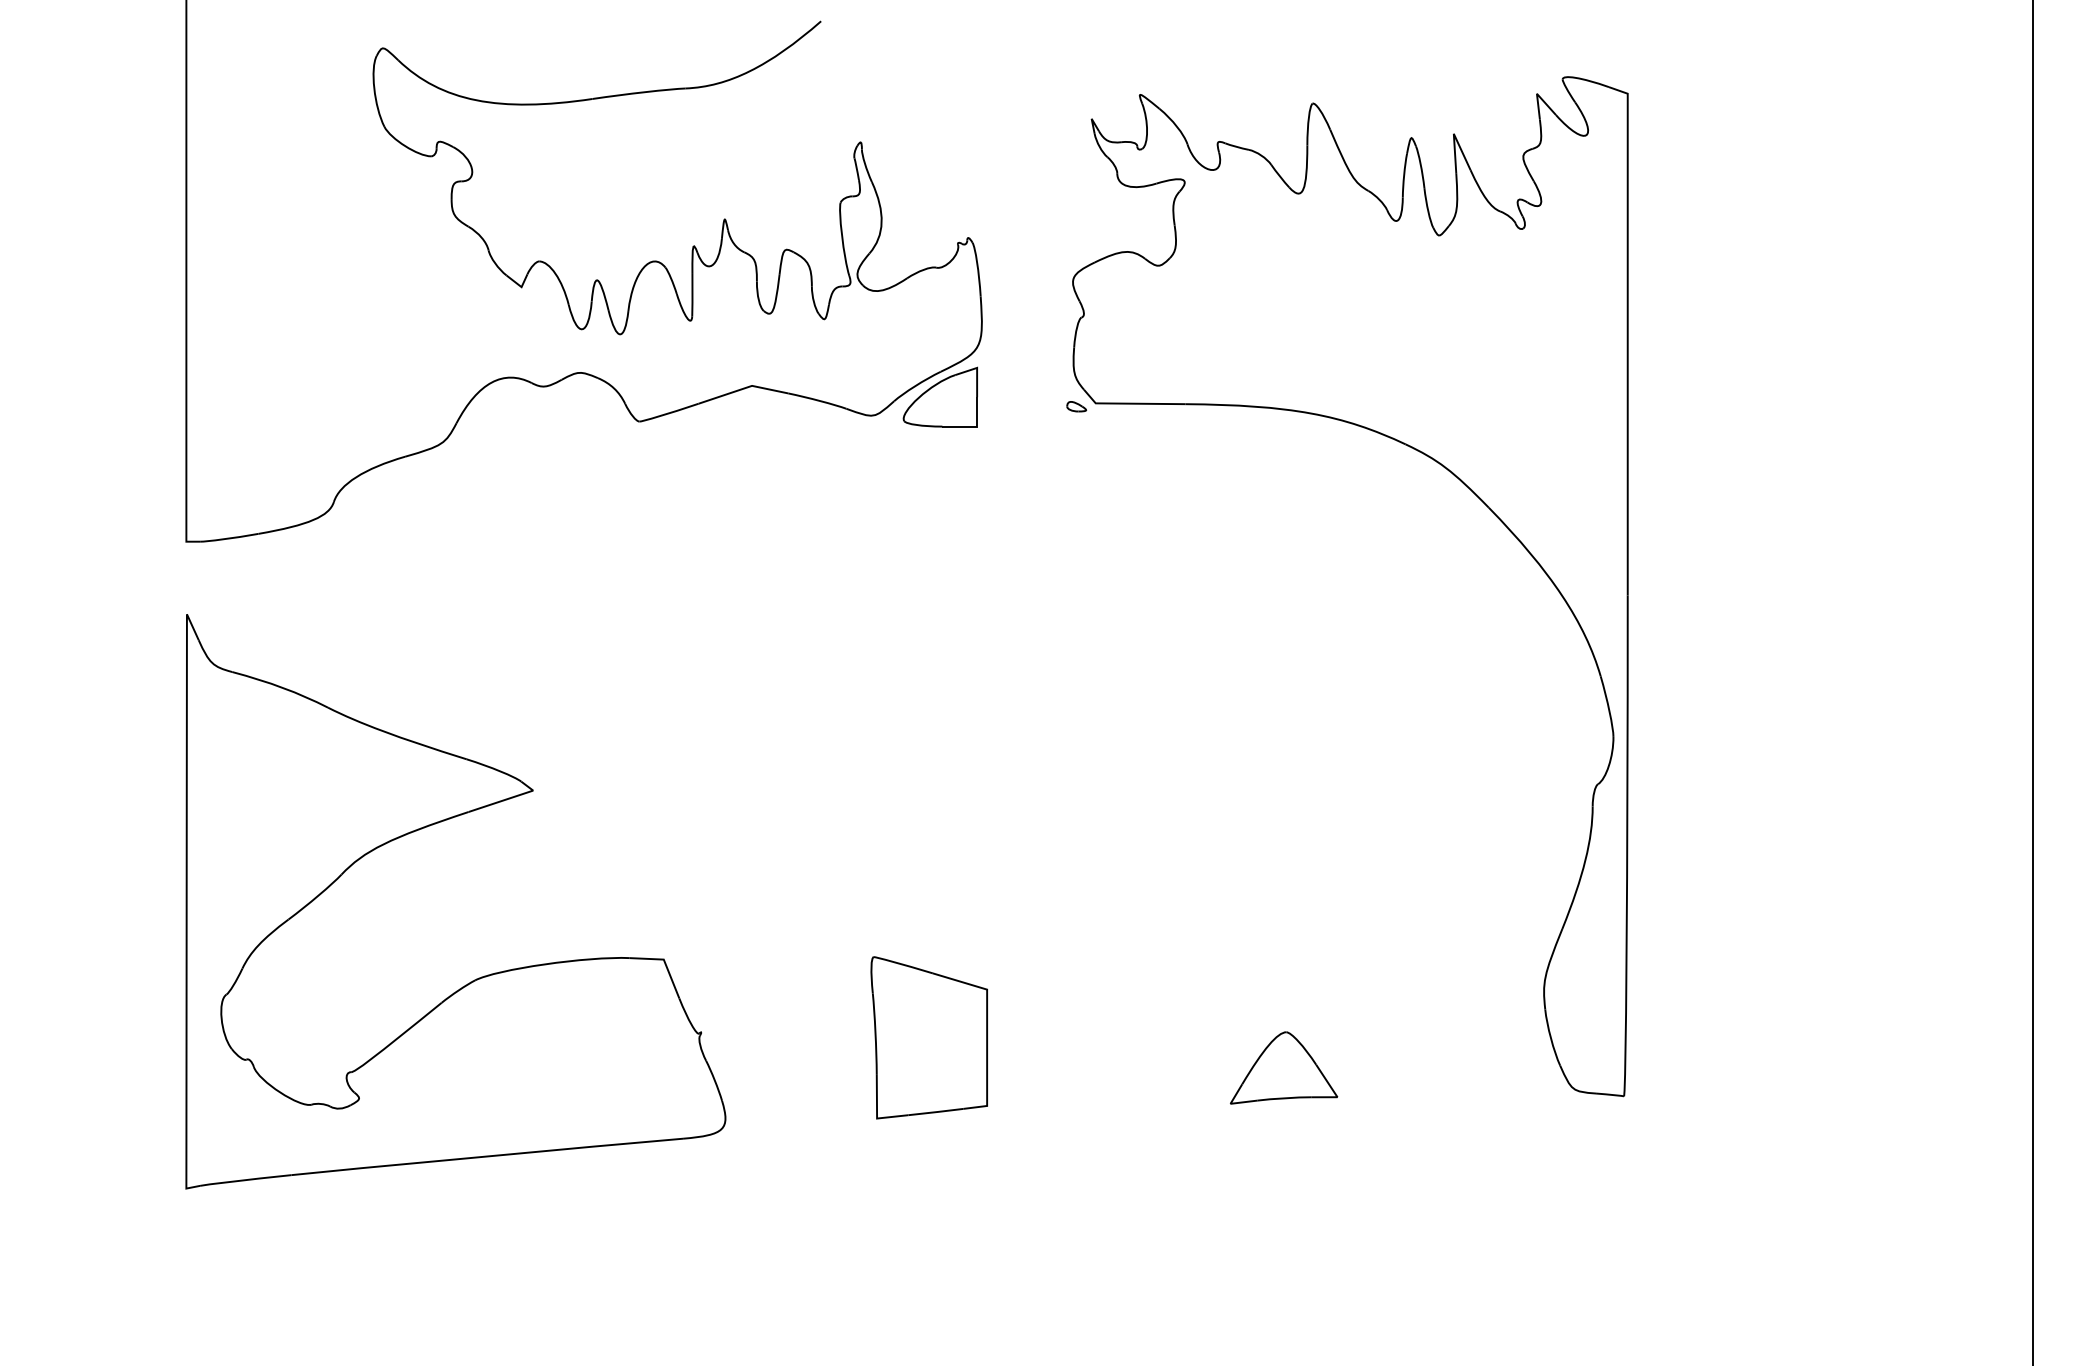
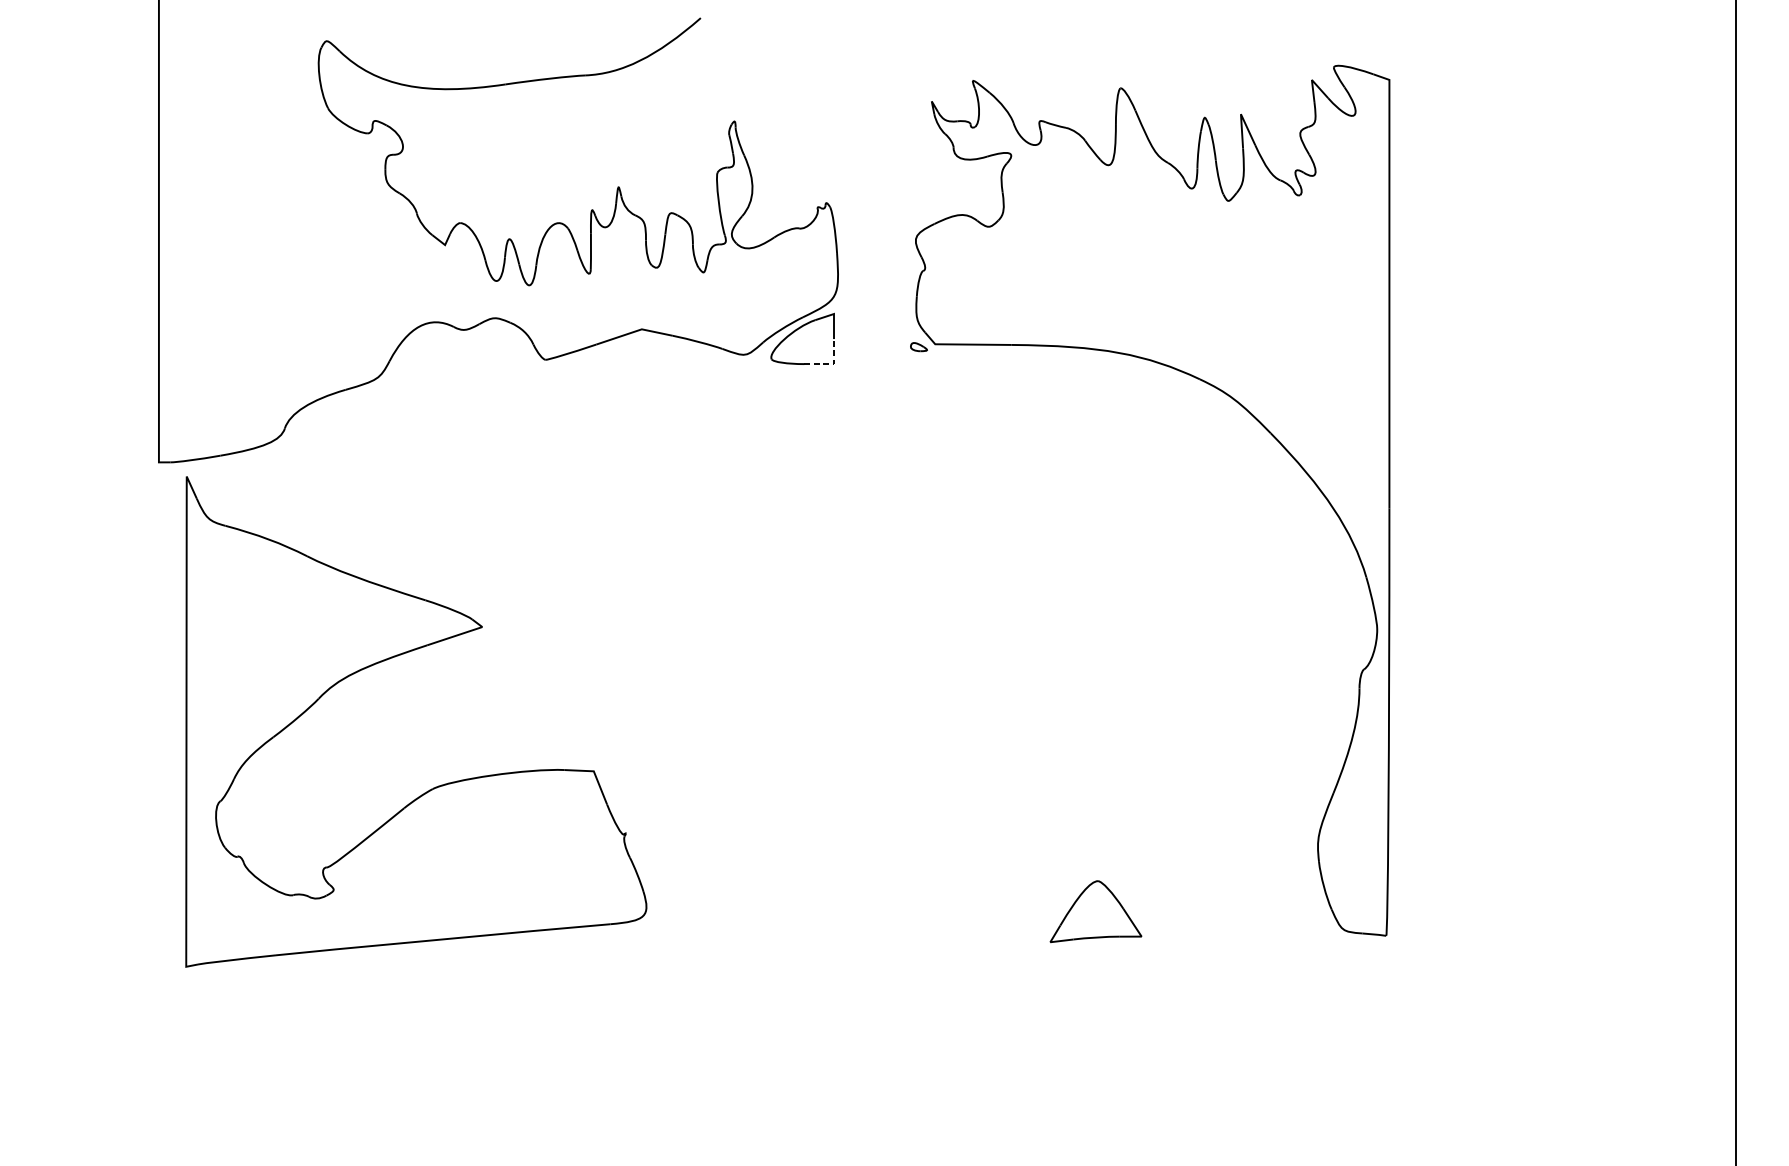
line: (975, 426) -> (832, 364), solid -> dashed
part: (427, 827) -> (392, 658), moved
part: (928, 1037) -> (792, 885), removed

